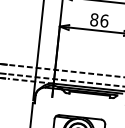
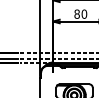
text: (104, 20) -> (84, 13), 86 -> 80

